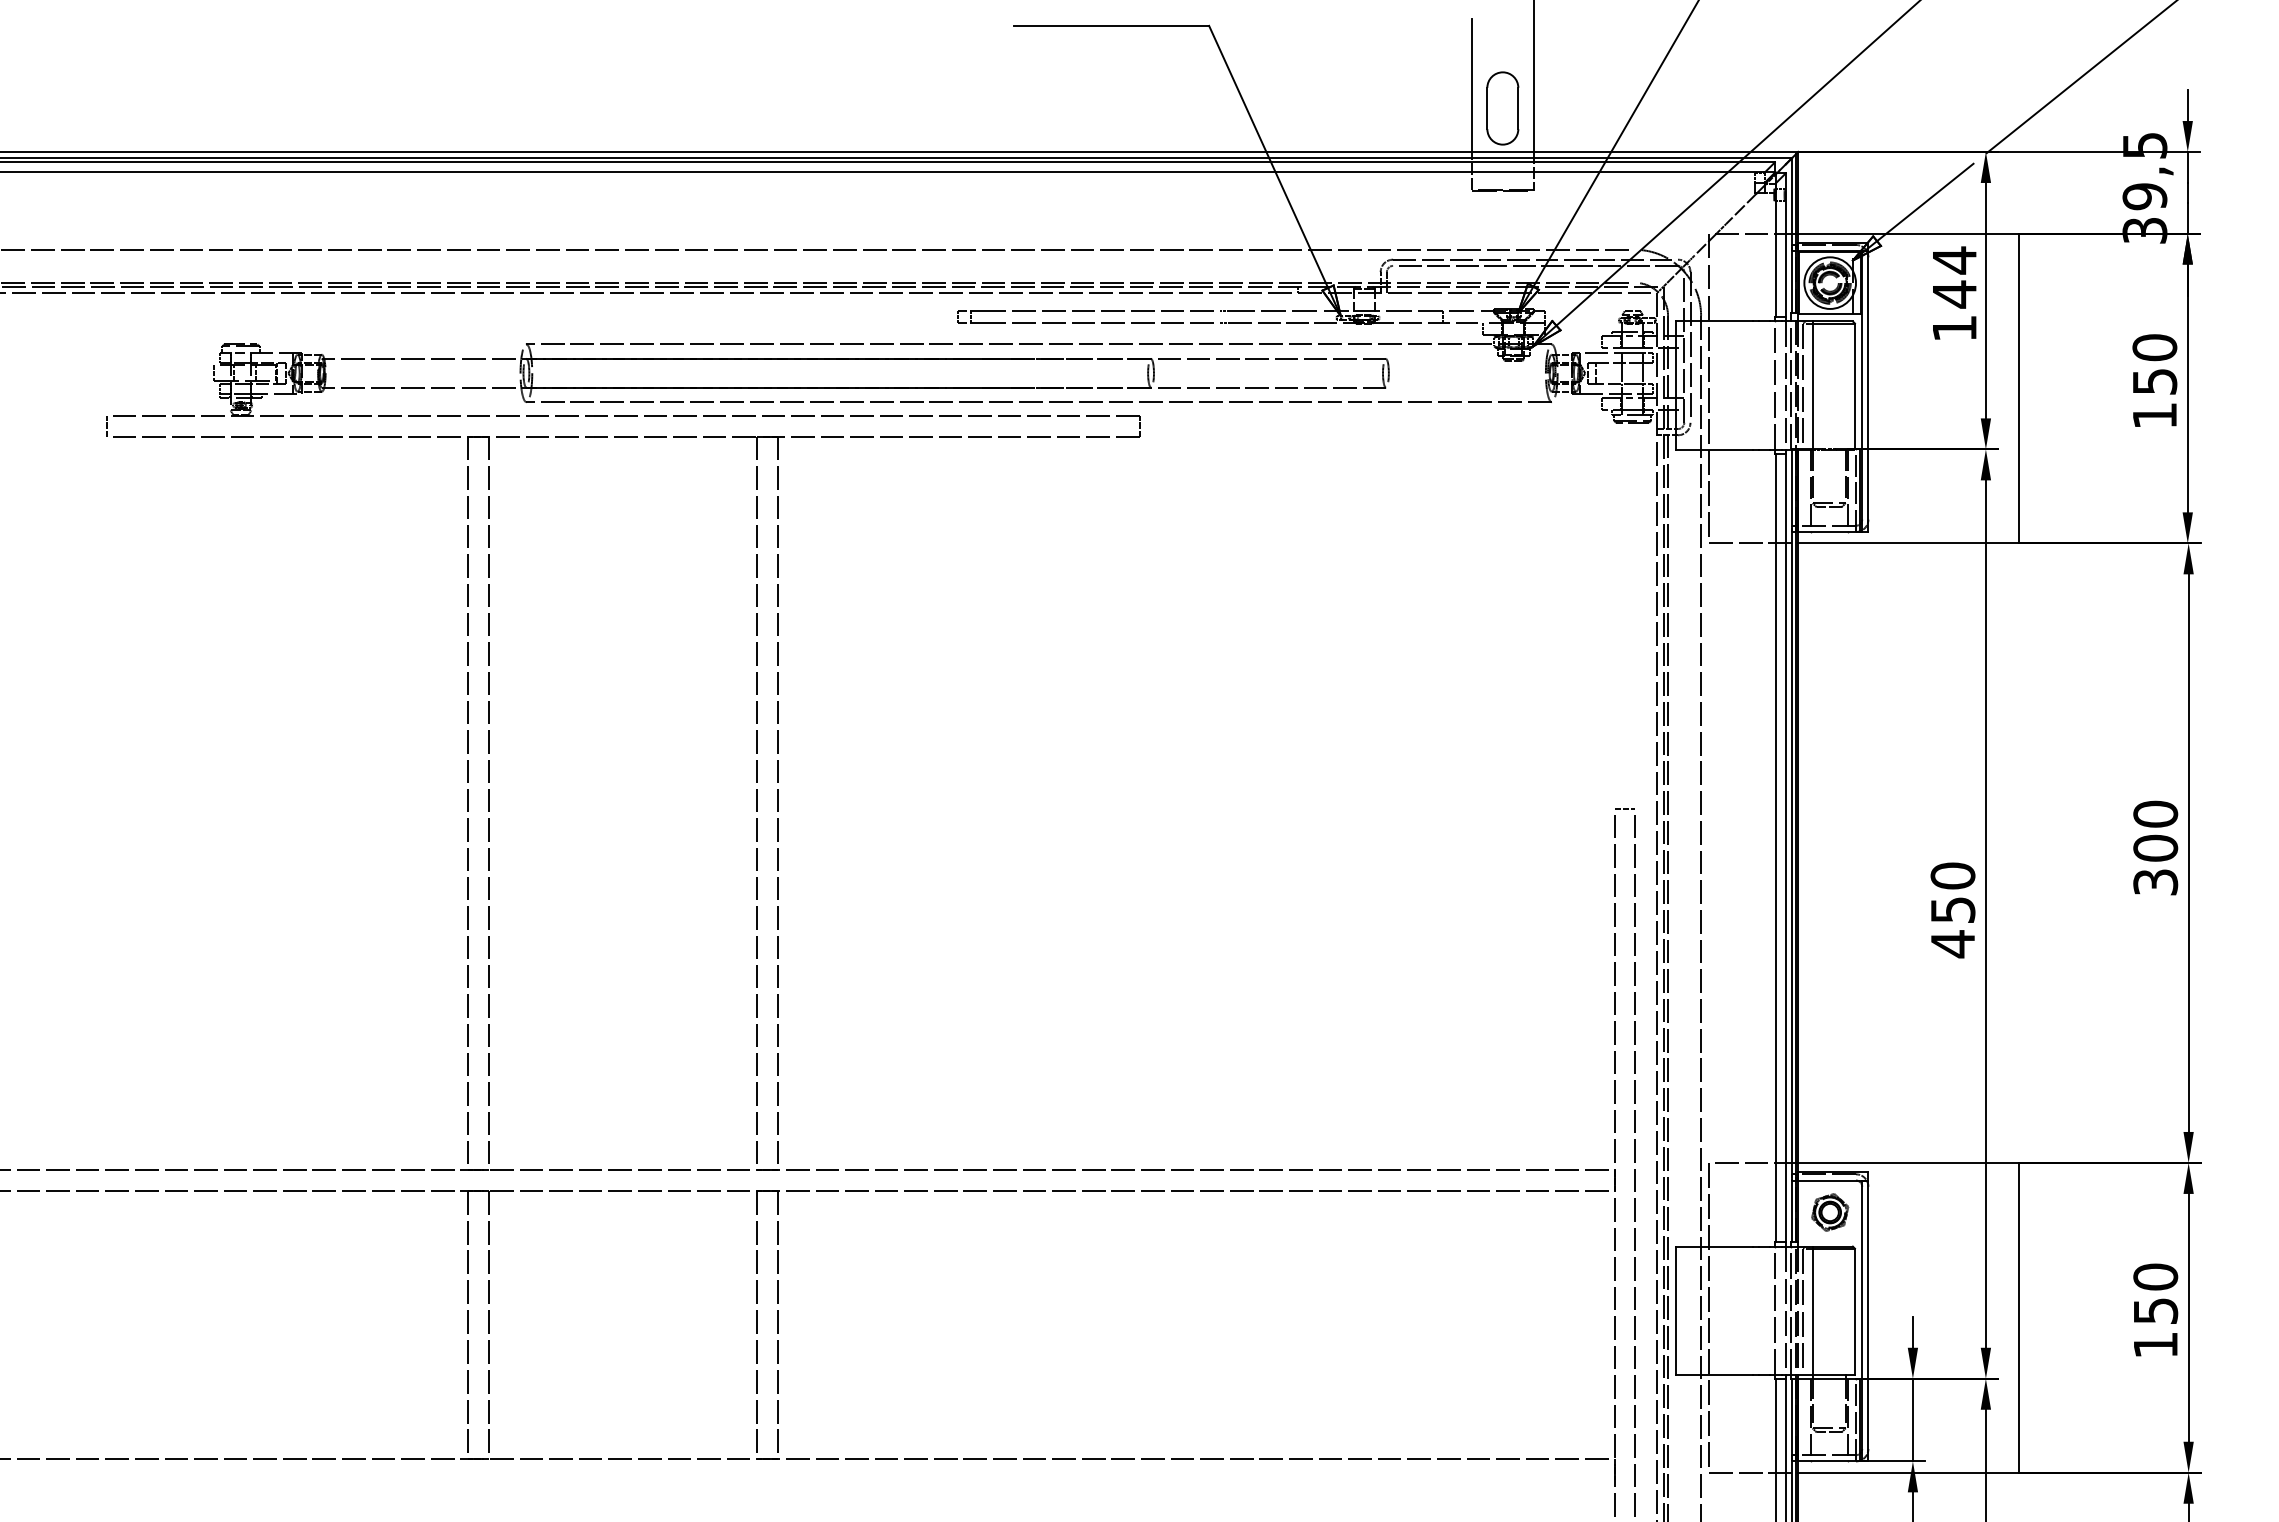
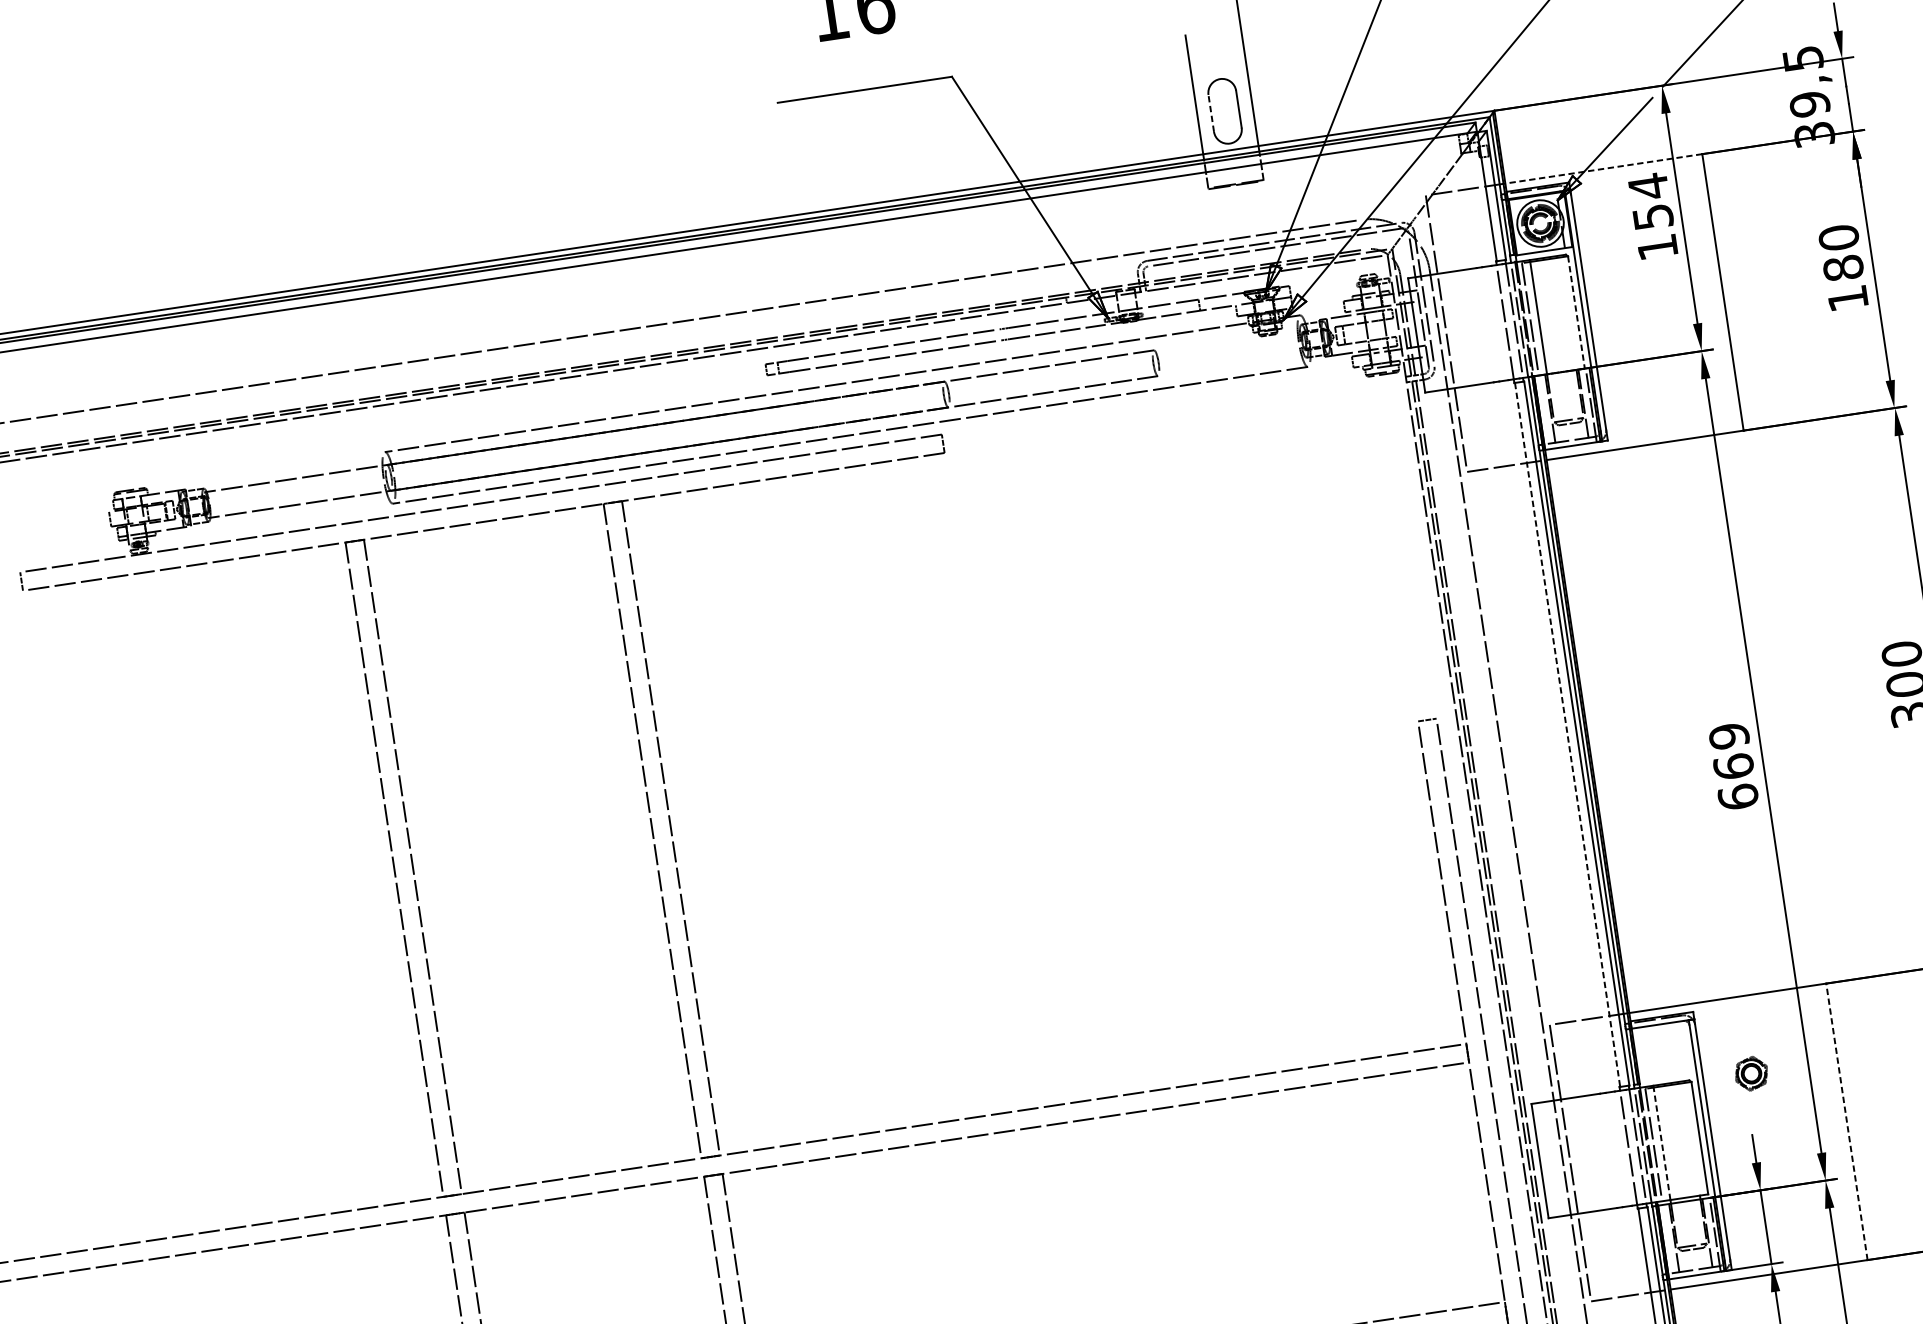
line: (1487, 108) -> (1211, 113), solid -> dashed
line: (1908, 233) -> (1603, 168), solid -> dashed
text: (1955, 294) -> (1653, 216), 144 -> 154
text: (2154, 381) -> (1843, 268), 150 -> 180
line: (1854, 386) -> (1576, 312), solid -> dashed
line: (1776, 848) -> (1568, 735), solid -> dashed
text: (1952, 910) -> (1733, 767), 450 -> 669
part: (1830, 1212) -> (1751, 1073), moved
line: (1812, 1311) -> (1661, 1143), solid -> dashed
line: (2018, 1317) -> (1846, 1121), solid -> dashed

